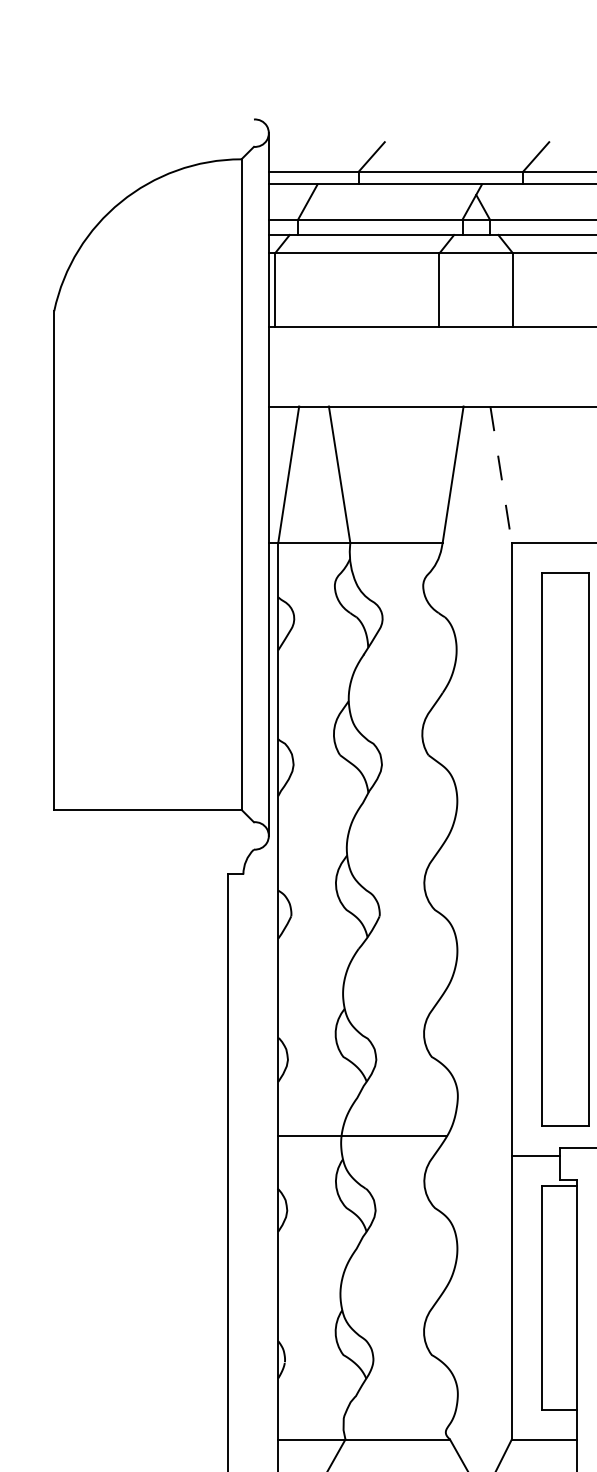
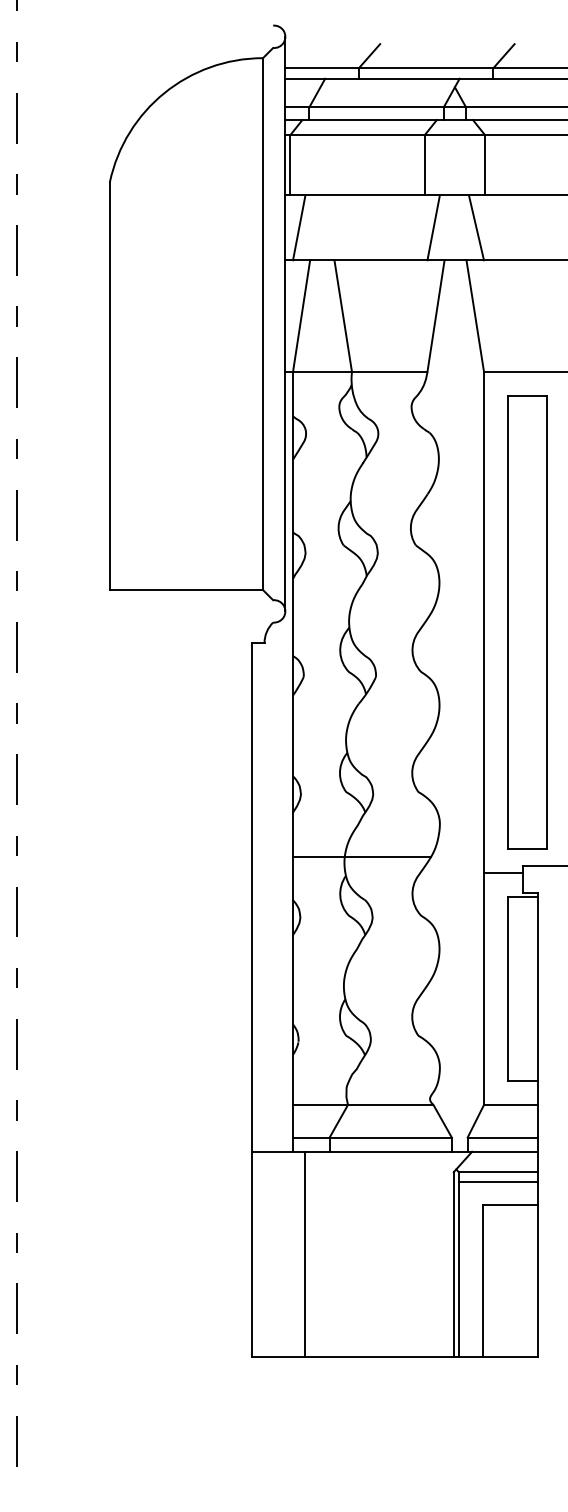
line: (286, 366) -> (299, 227), added
line: (450, 366) -> (433, 227), added
line: (502, 366) -> (476, 227), added
line: (501, 475) -> (475, 316), dashed -> solid

